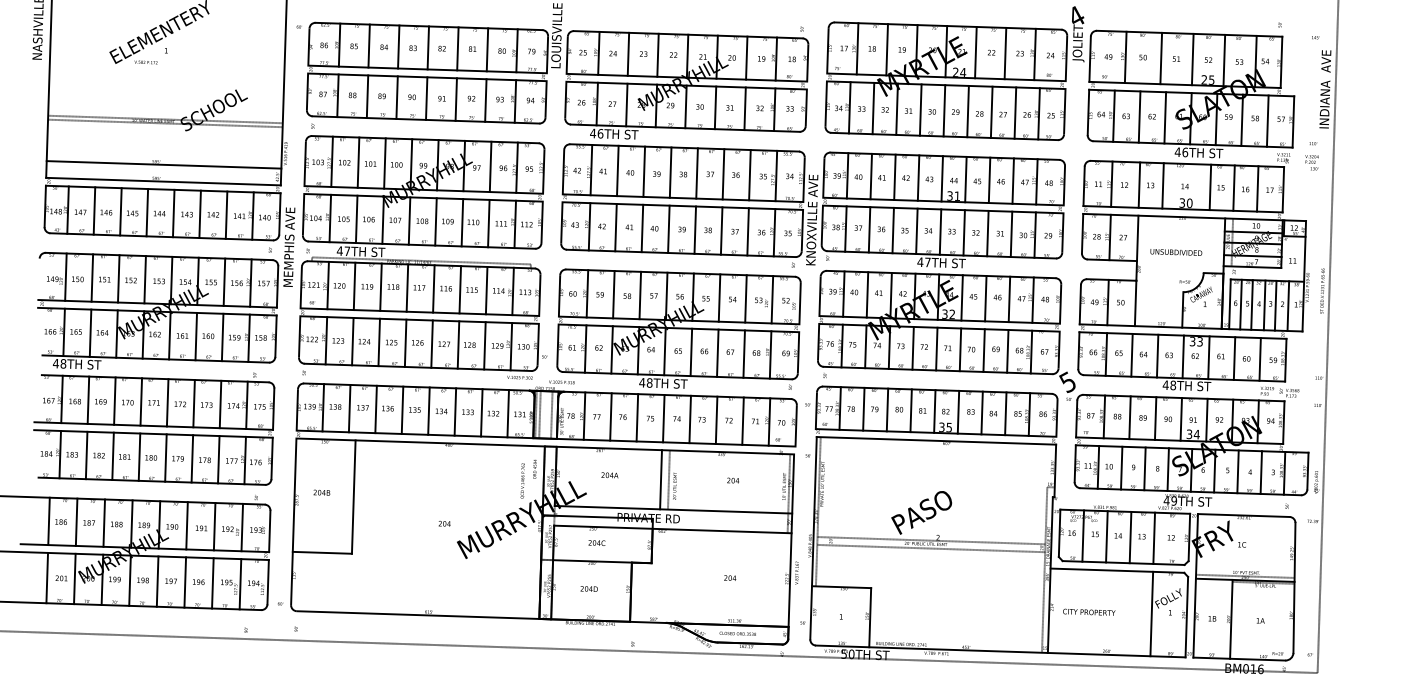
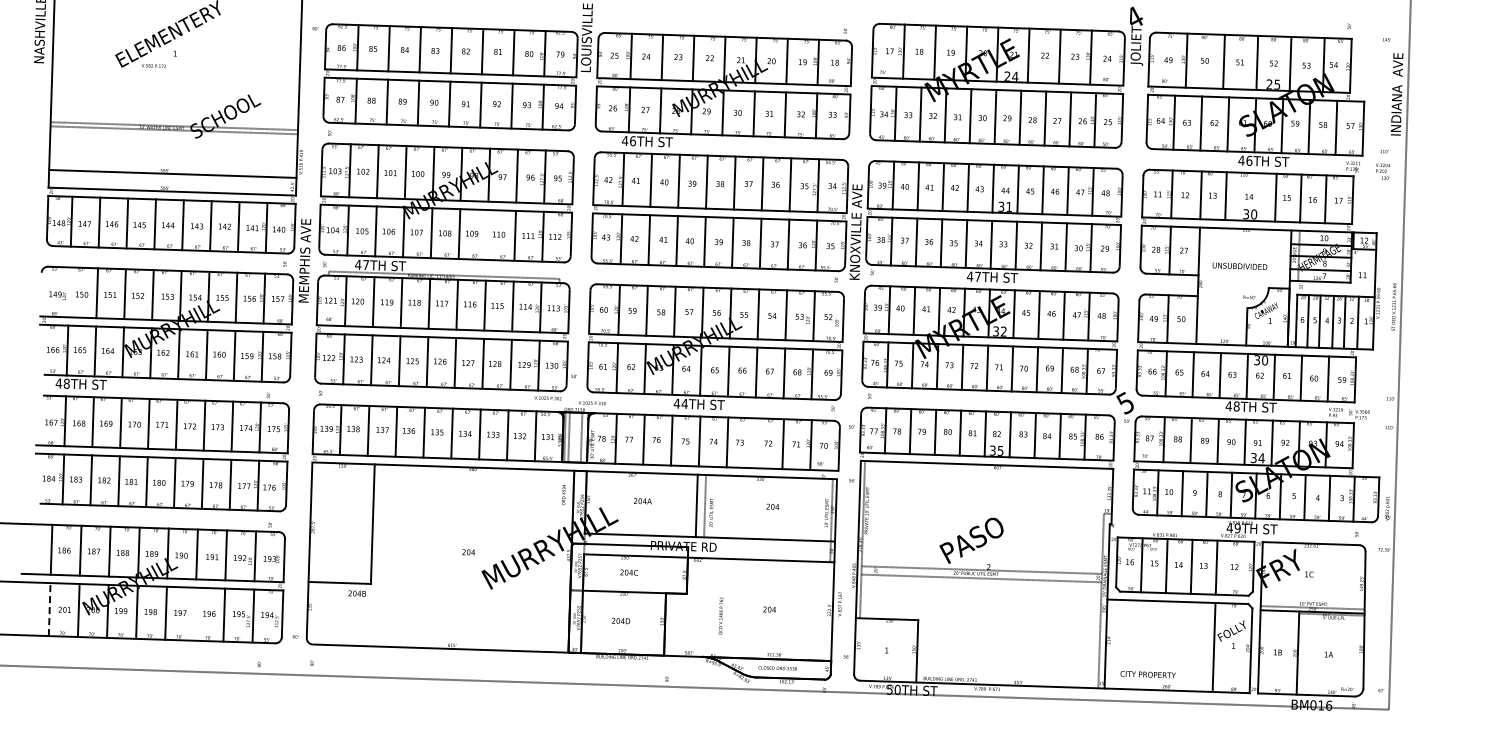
line: (462, 222) -> (487, 234), removed
line: (66, 277) -> (69, 292), removed
text: (1200, 341) -> (1265, 360), 33 -> 30
text: (649, 382) -> (684, 403), 48TH -> 44TH
line: (716, 420) -> (755, 443), removed
text: (522, 480) -> (720, 615), moved
text: (321, 492) -> (356, 593), moved
line: (47, 578) -> (49, 609), solid -> dashed
line: (185, 581) -> (195, 613), removed
text: (1088, 612) -> (1147, 674), moved

